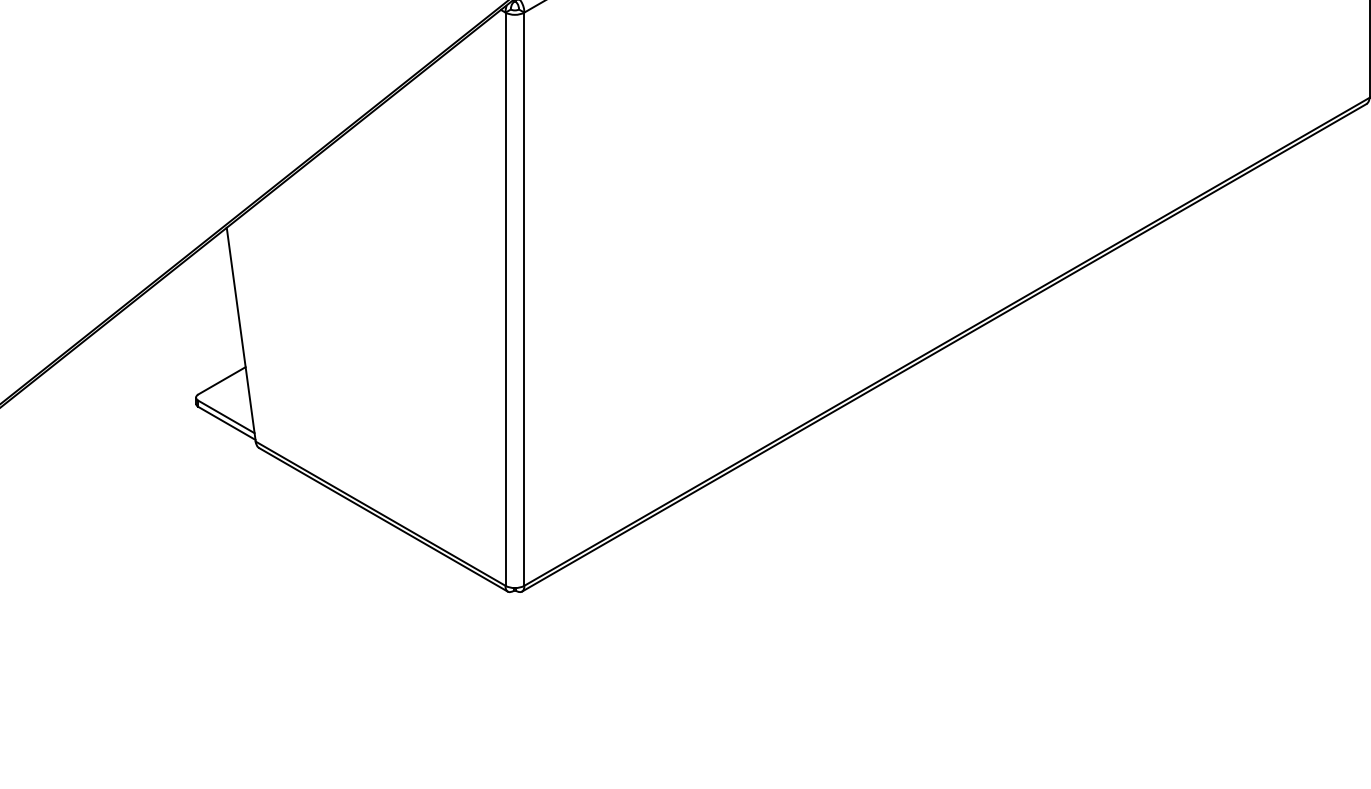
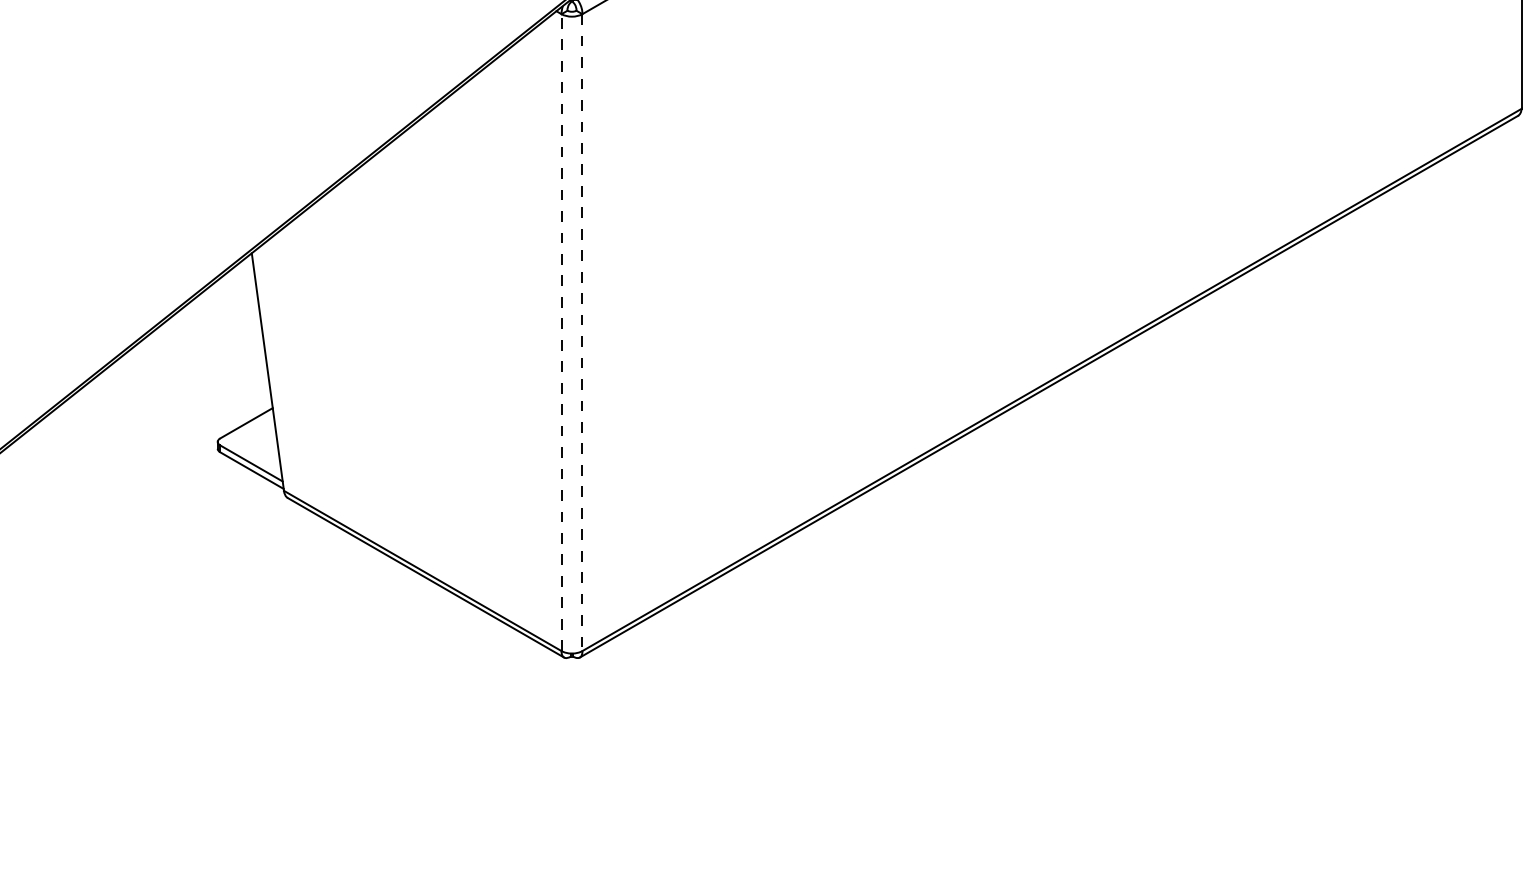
line: (505, 299) -> (561, 332), solid -> dashed
line: (524, 299) -> (582, 332), solid -> dashed

